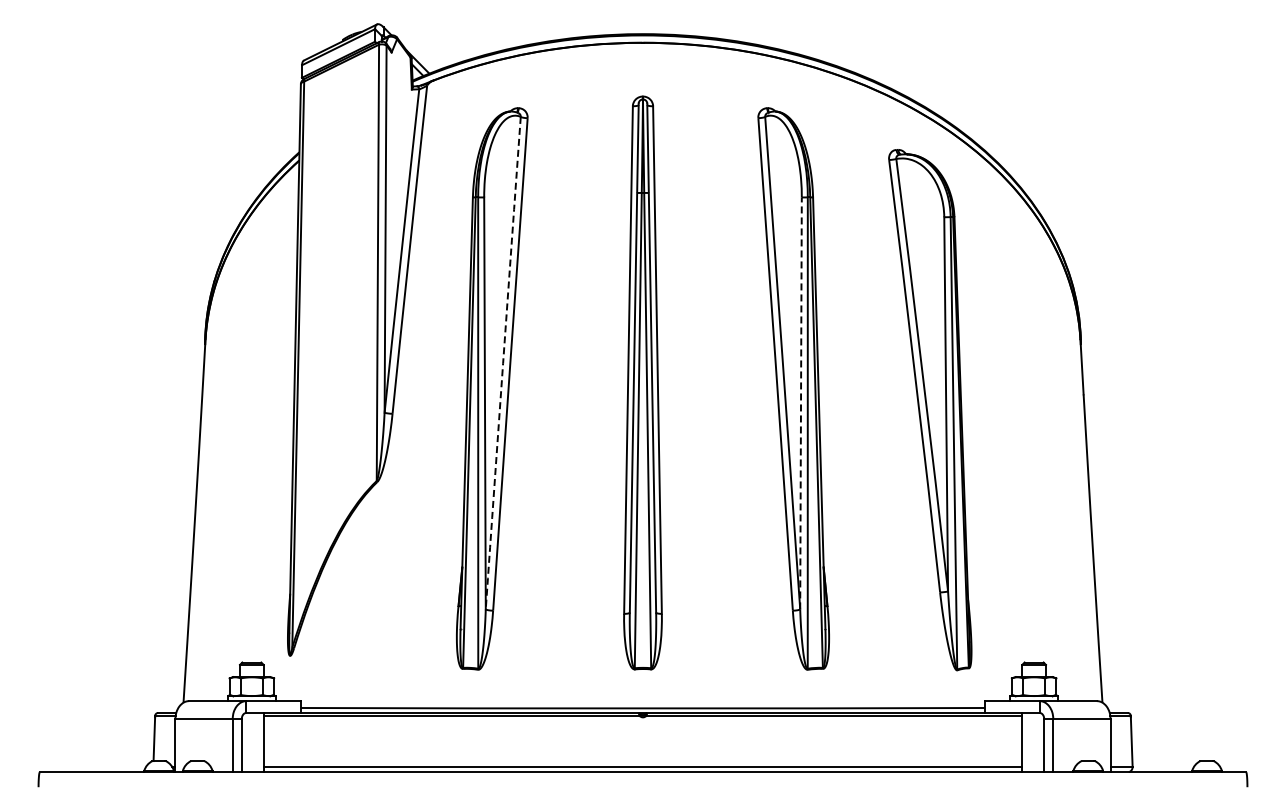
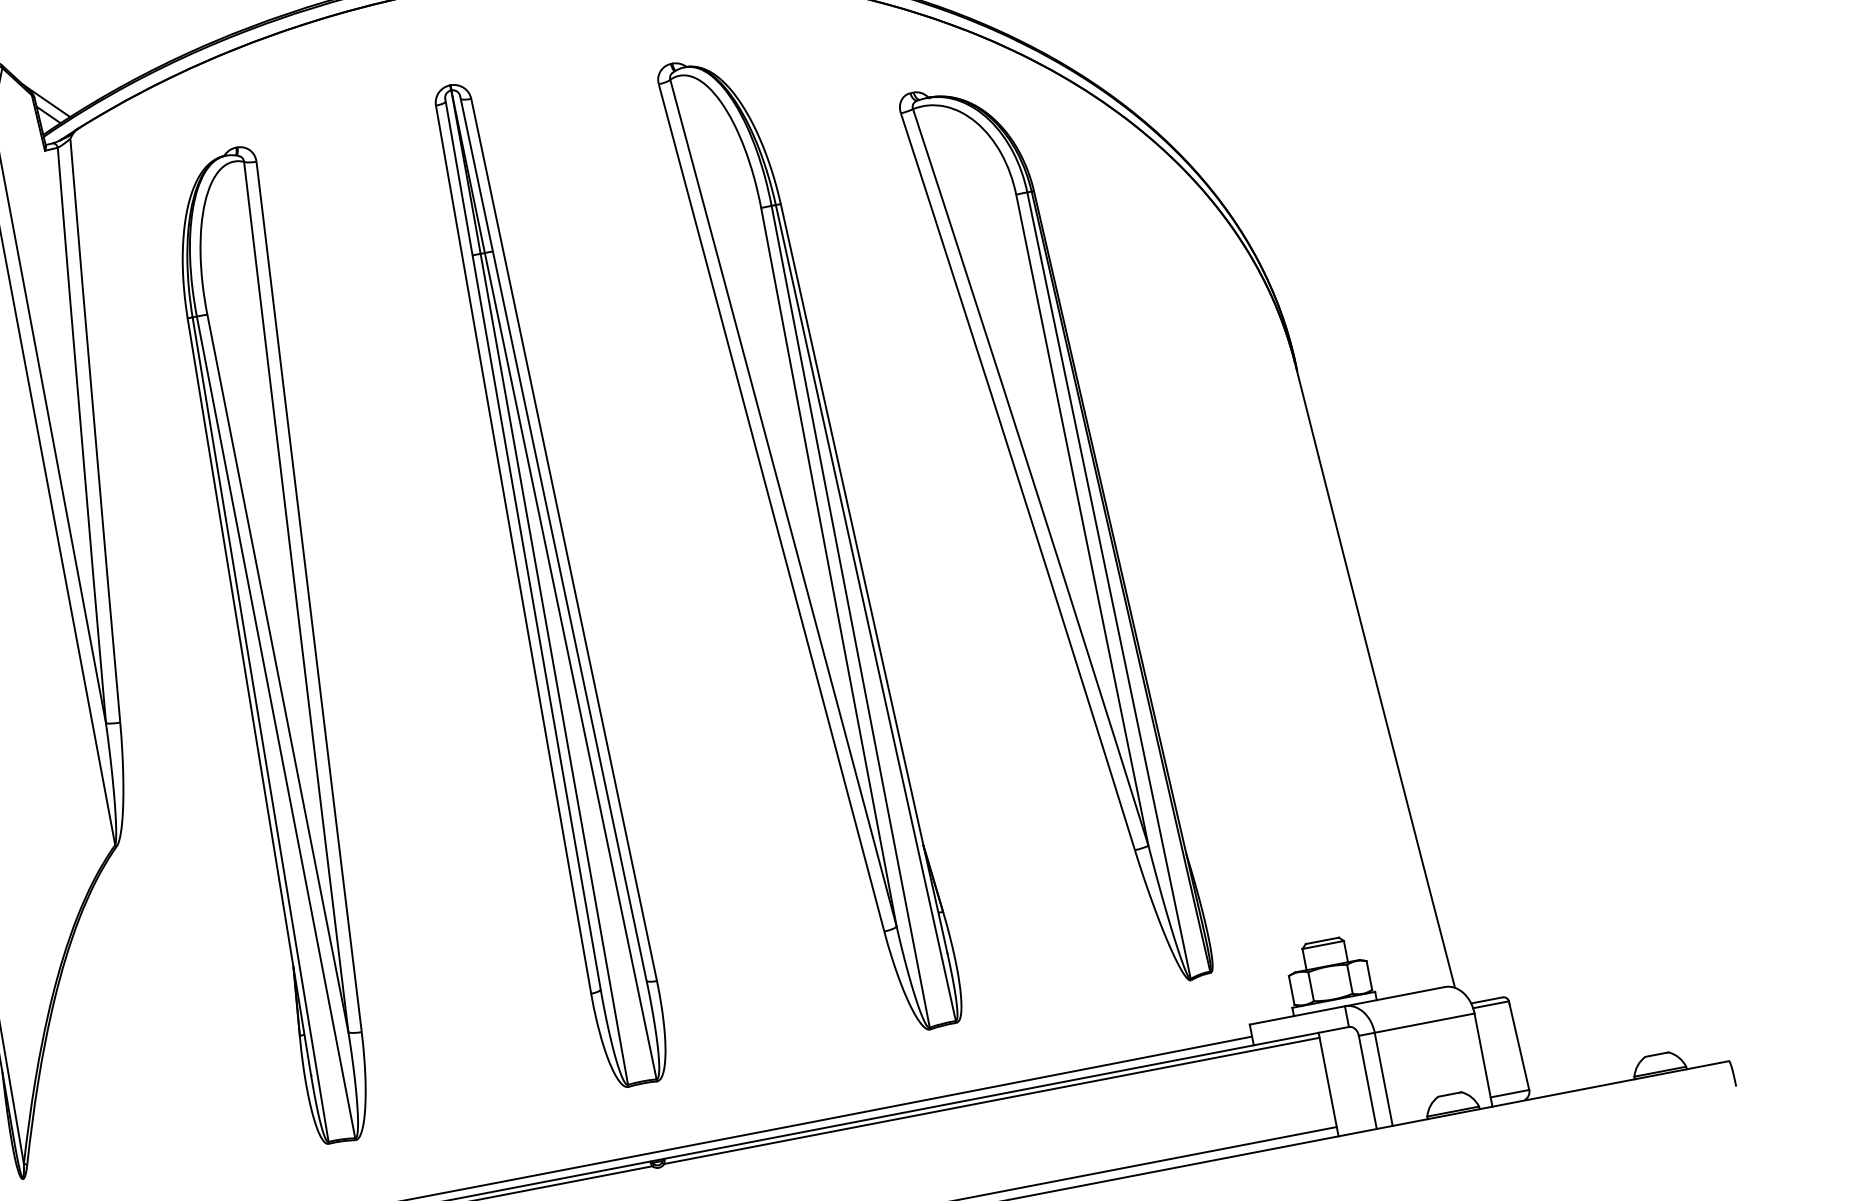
arc: (503, 363) -> (296, 597), dashed -> solid
line: (801, 403) -> (829, 567), dashed -> solid

